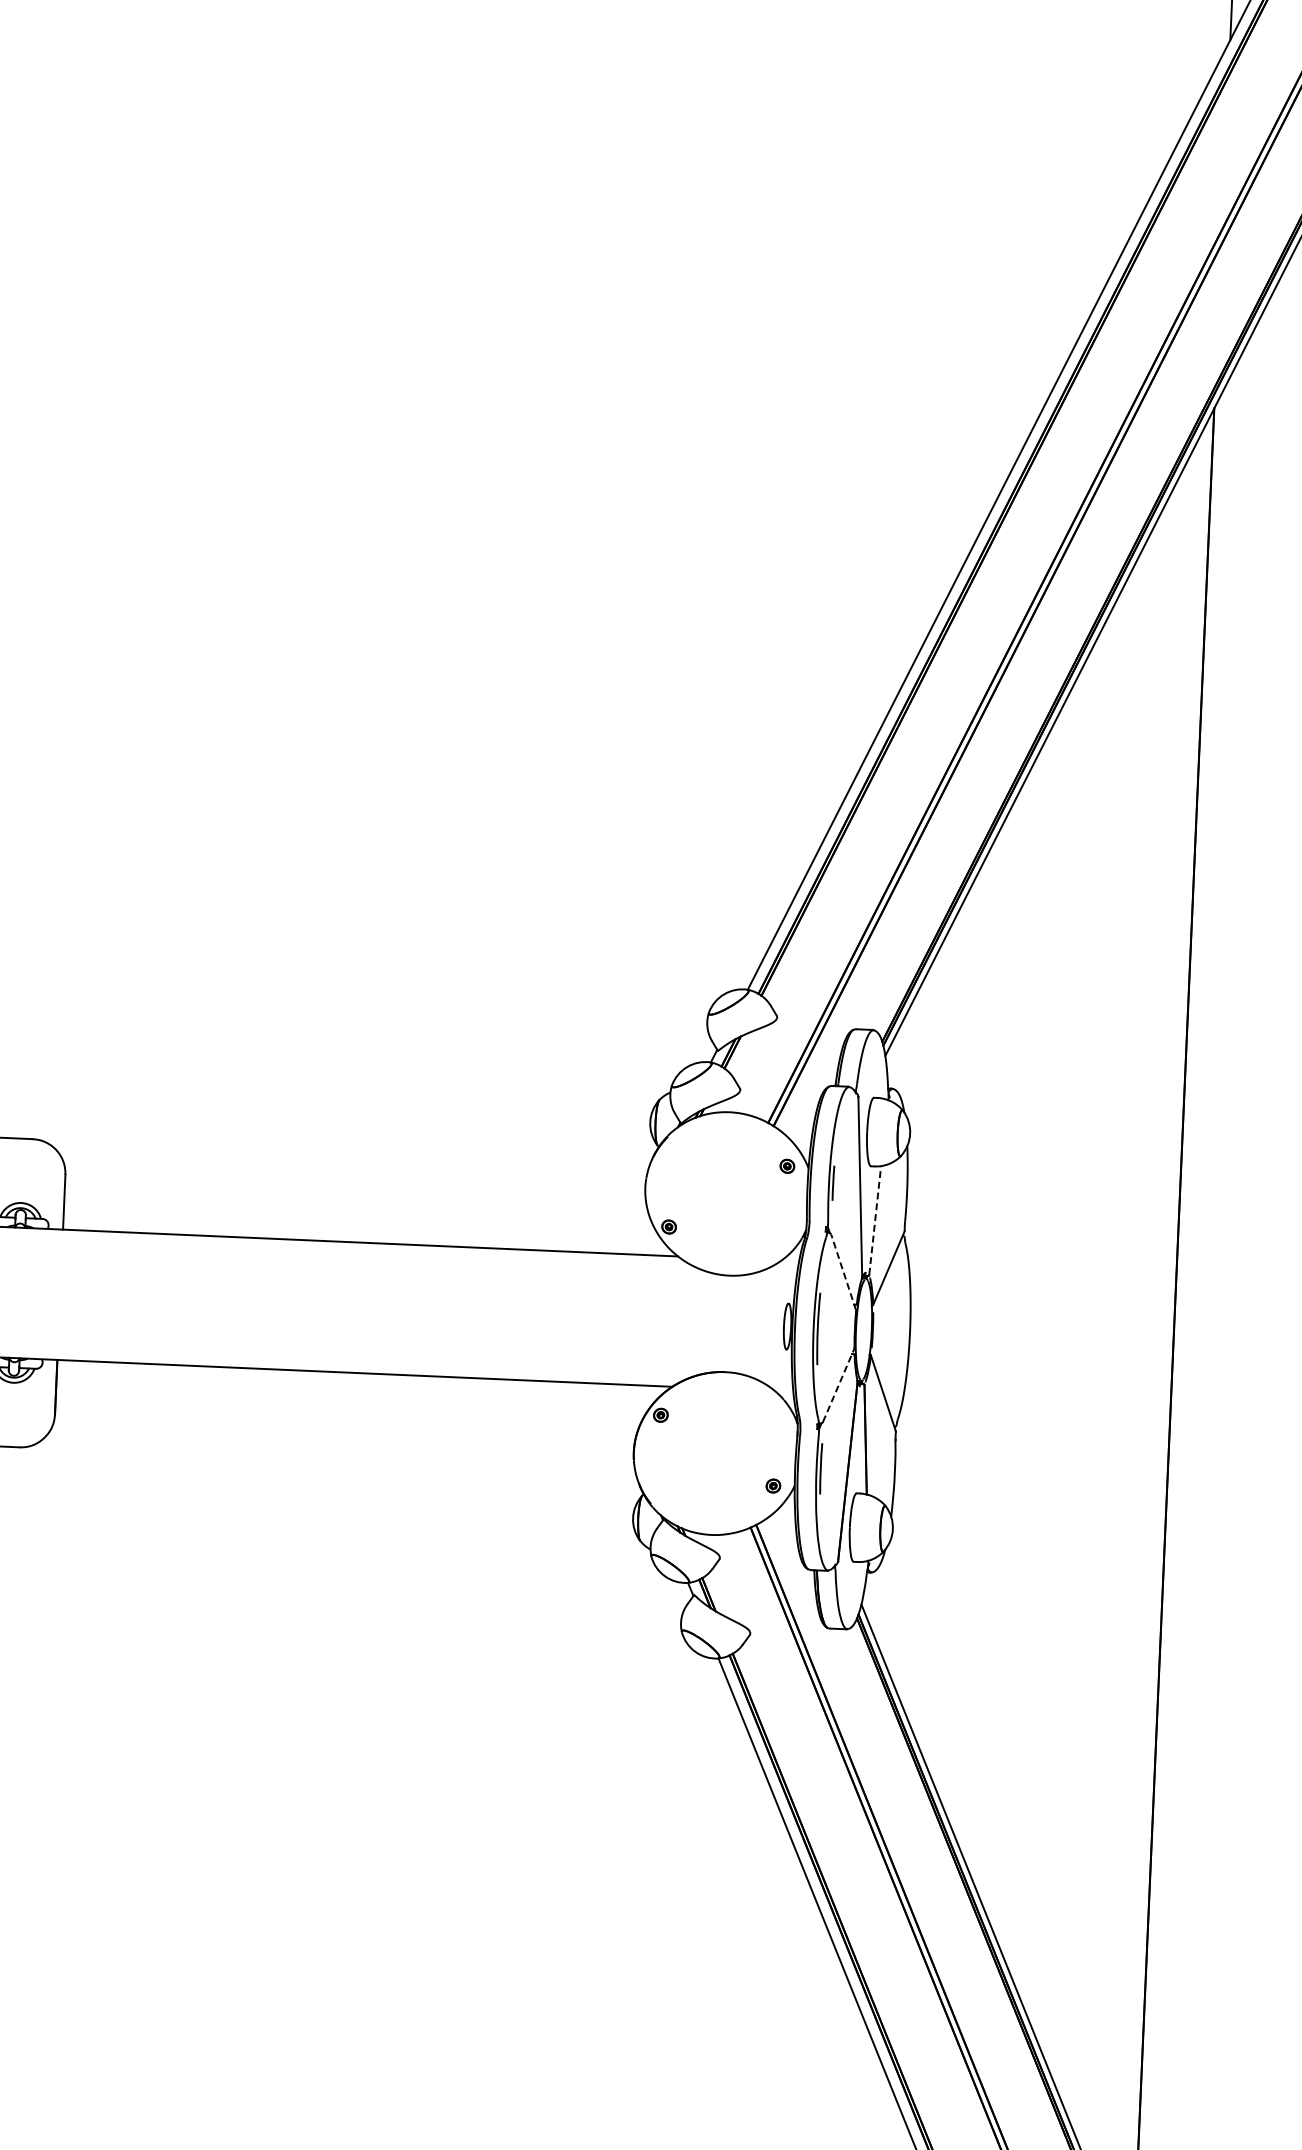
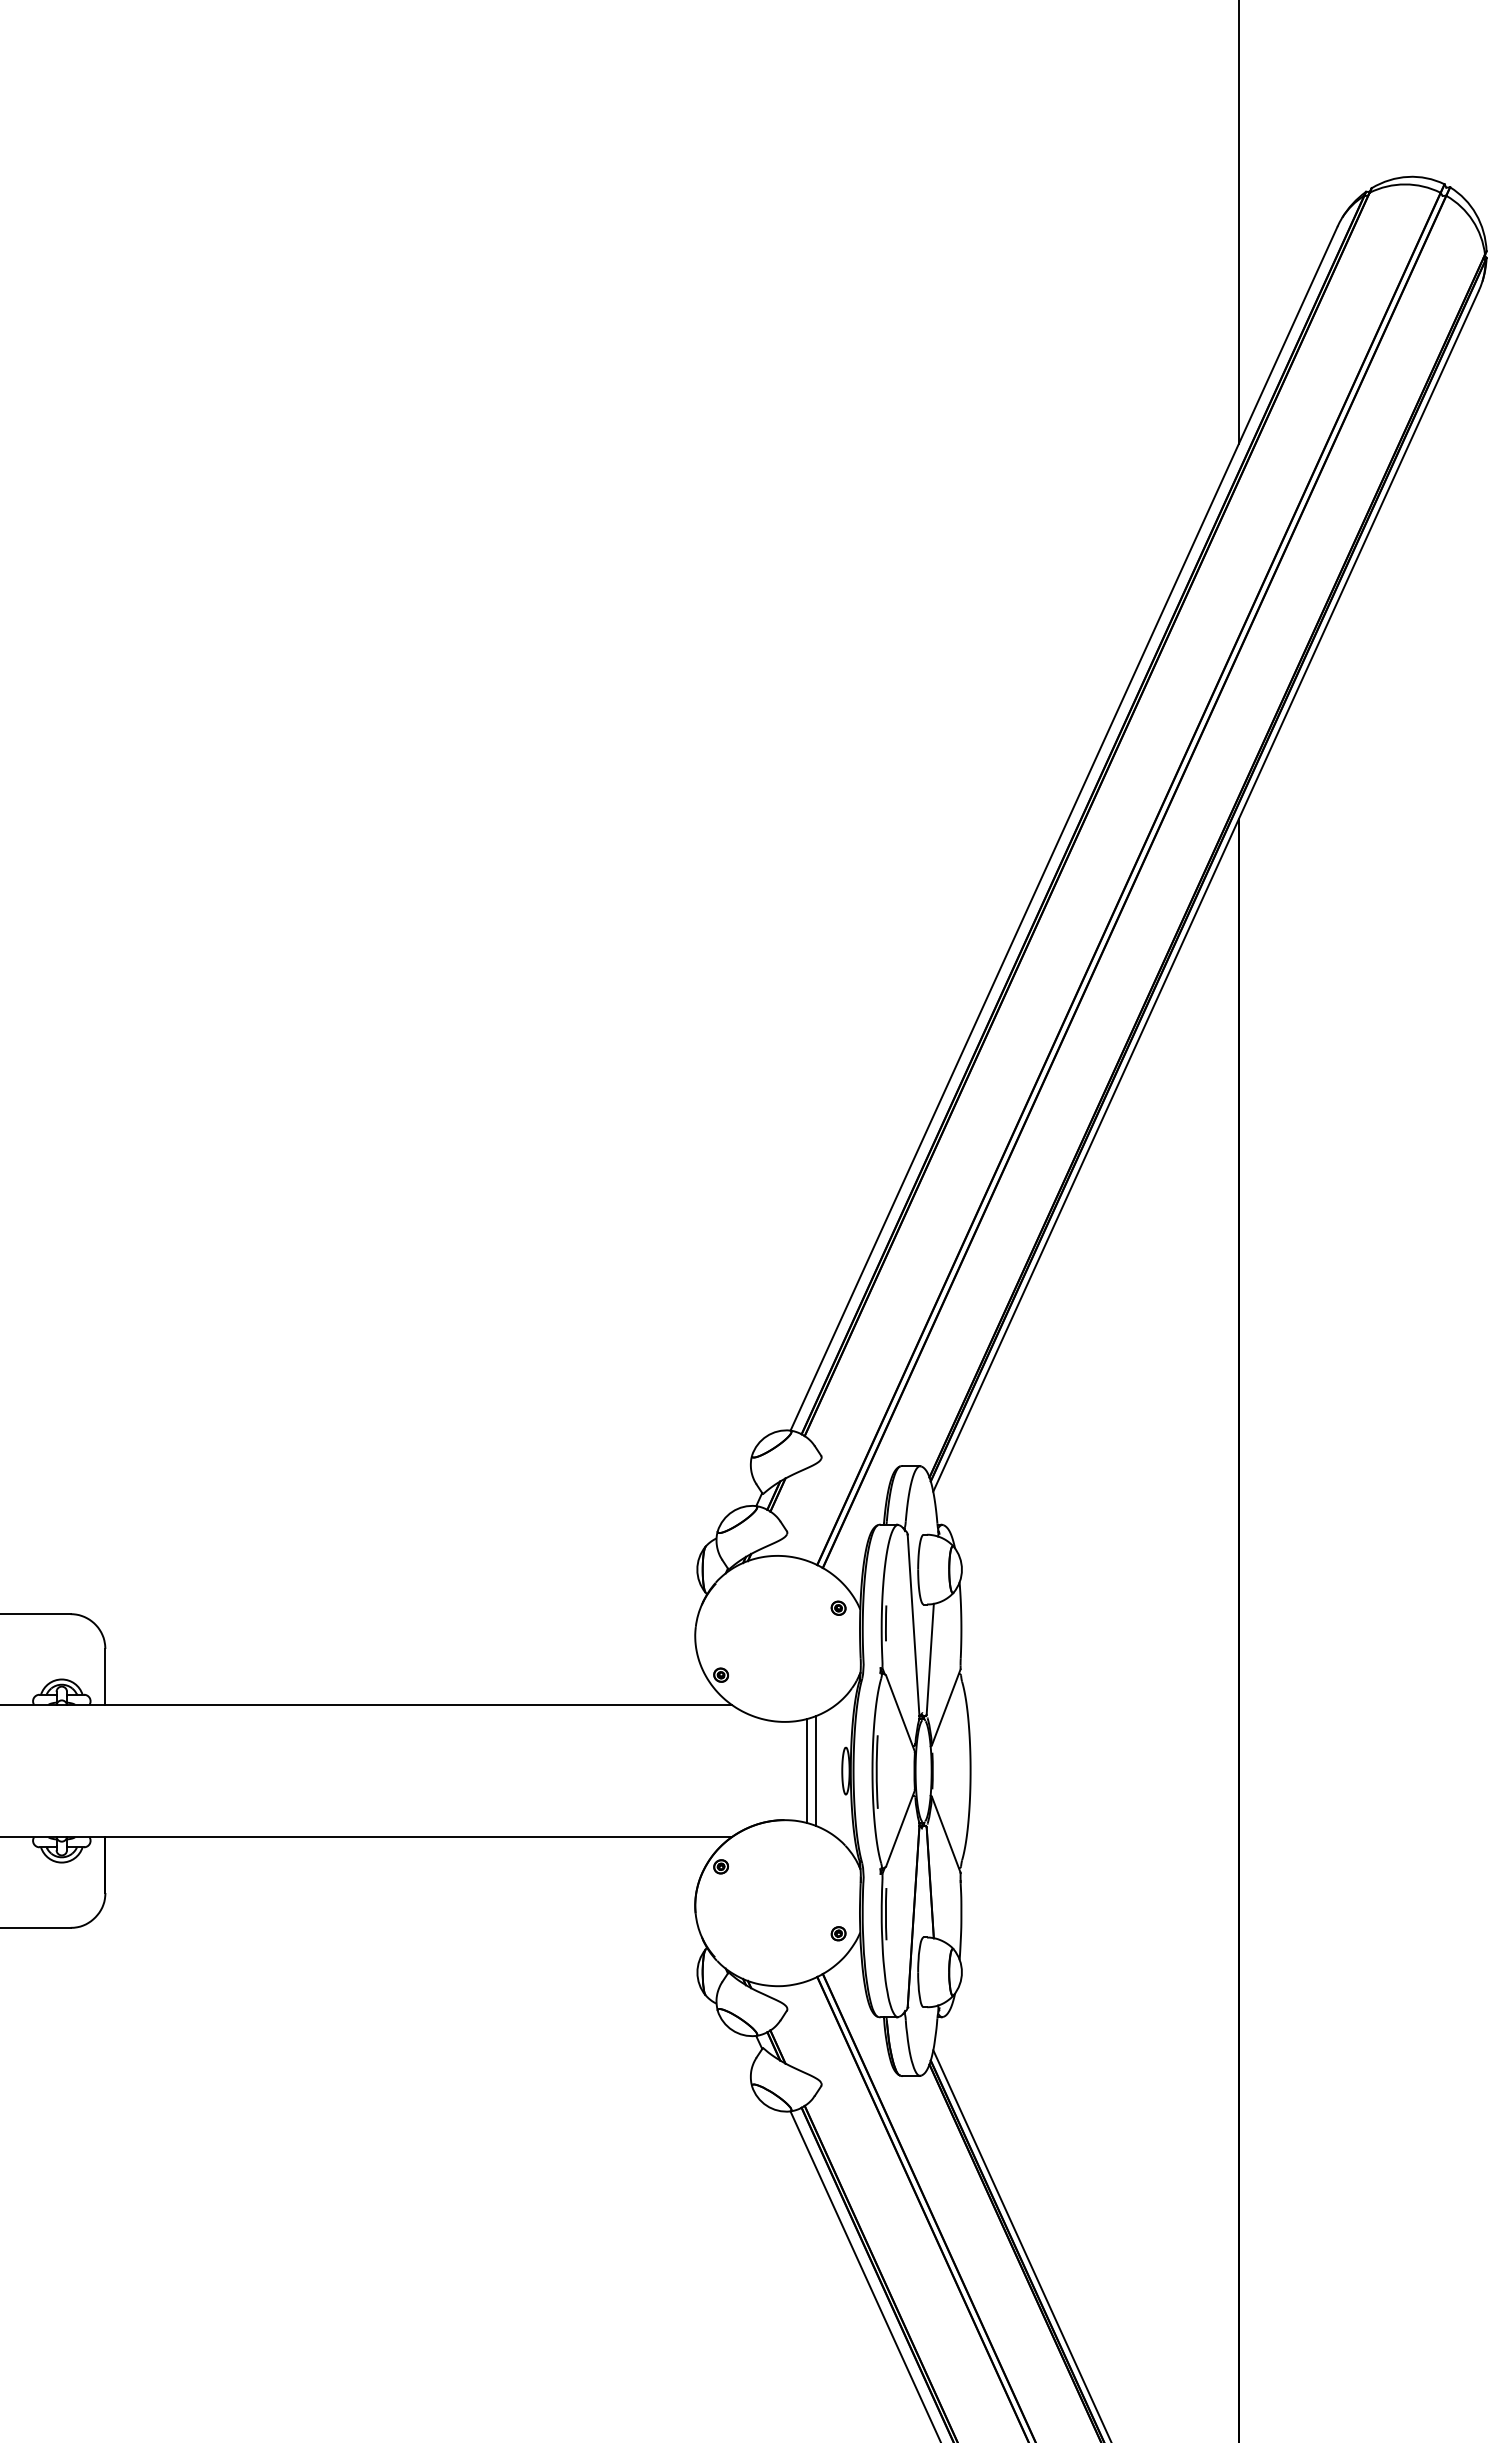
line: (875, 1220) -> (930, 1659), dashed -> solid
line: (843, 1272) -> (900, 1713), dashed -> solid
line: (749, 1324) -> (807, 1770), added
line: (757, 1324) -> (815, 1770), added
line: (838, 1385) -> (900, 1828), dashed -> solid

